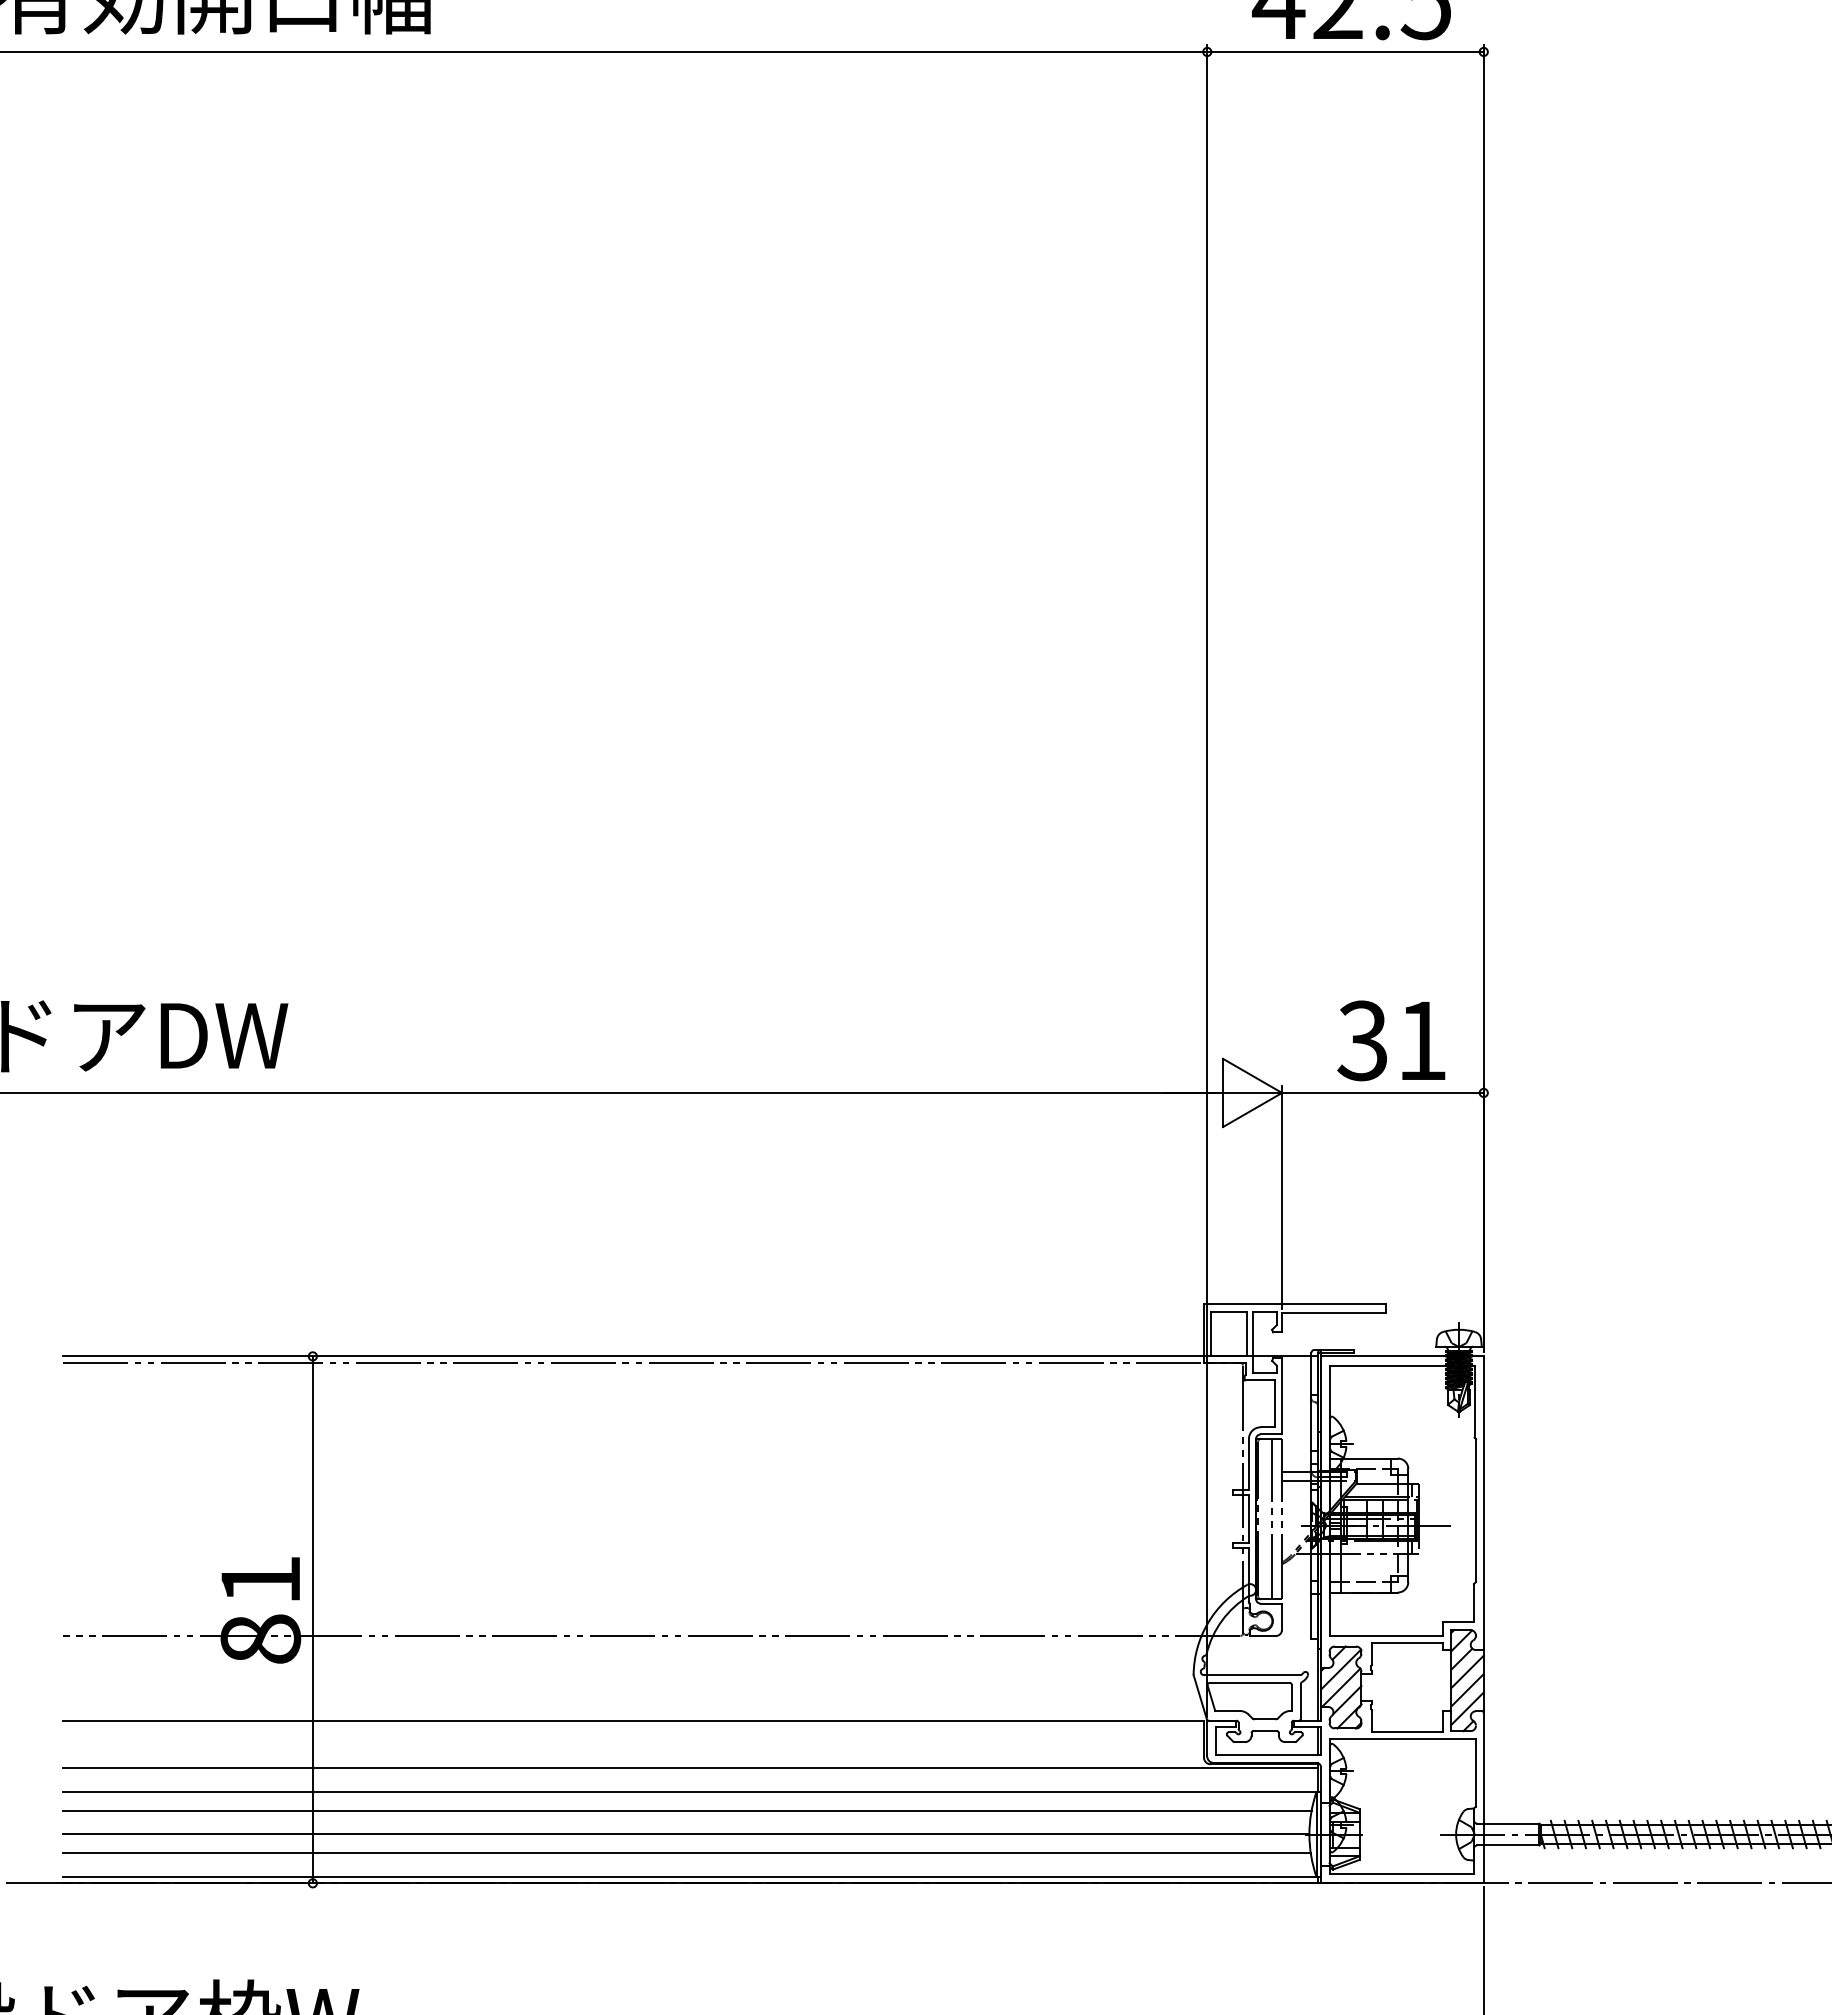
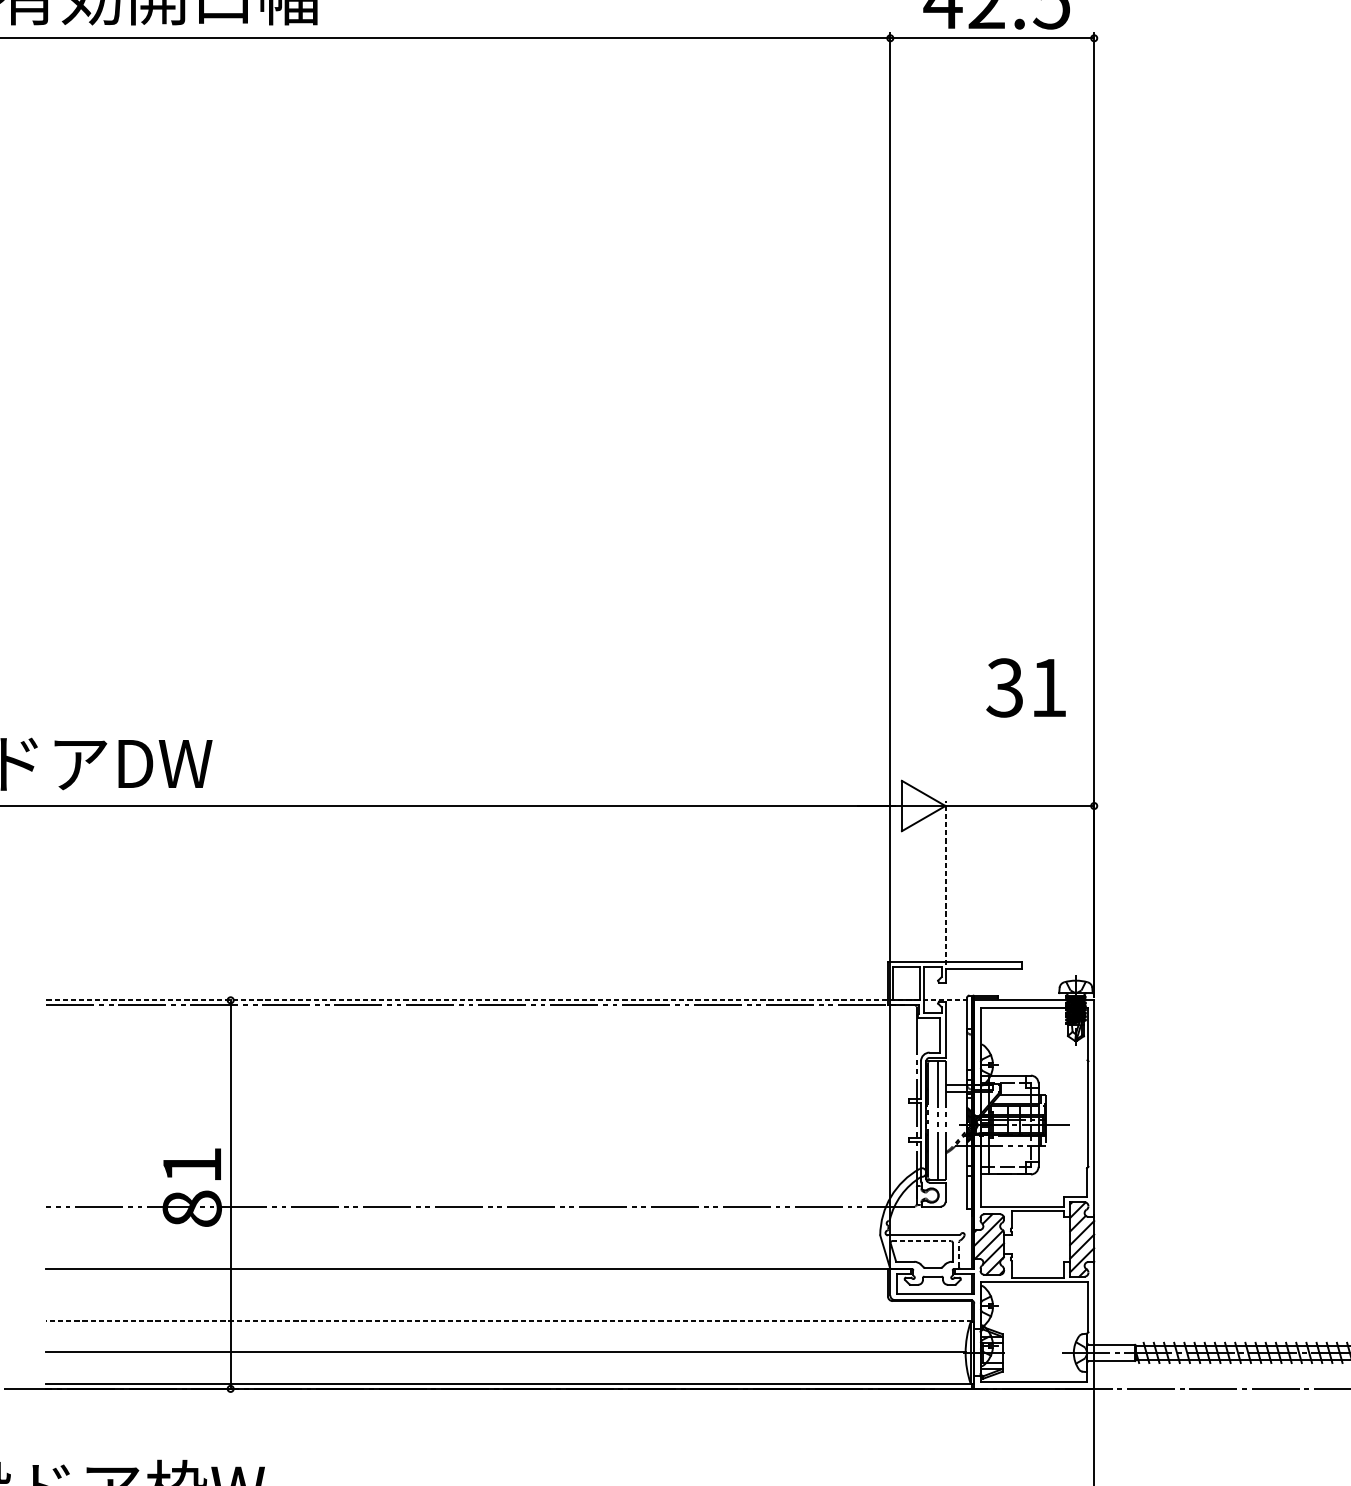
text: (1391, 1040) -> (1026, 687), moved
line: (1282, 1197) -> (945, 883), solid -> dashed
line: (690, 1356) -> (509, 1000), solid -> dashed
line: (1250, 1682) -> (922, 1240), solid -> dashed
line: (1300, 1700) -> (959, 1254), solid -> dashed
line: (690, 1768) -> (509, 1304), removed
line: (689, 1791) -> (508, 1321), solid -> dashed
line: (687, 1811) -> (506, 1335), removed
line: (686, 1853) -> (506, 1366), removed

